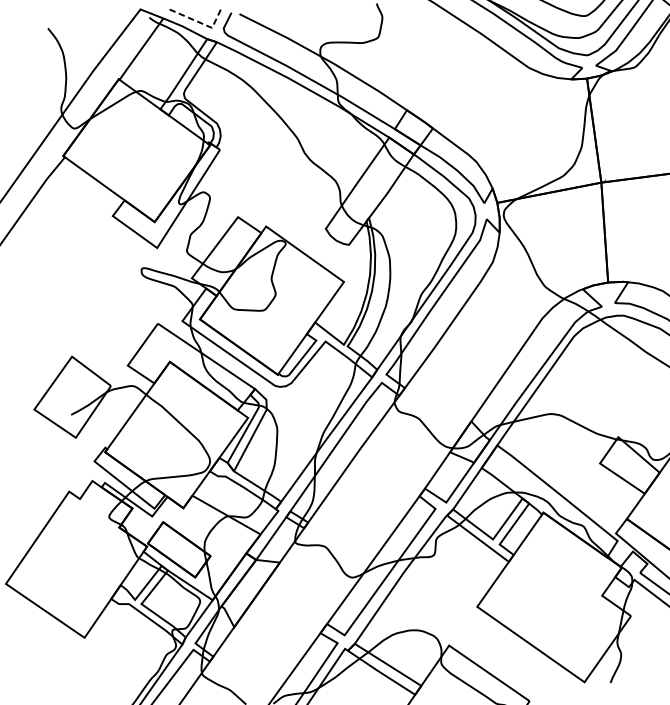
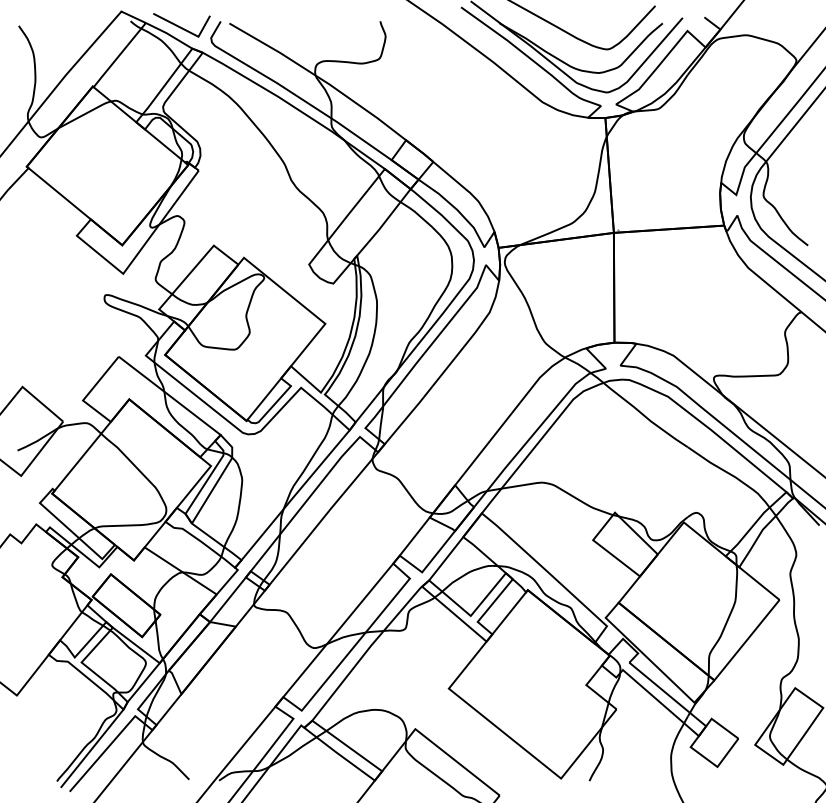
line: (200, 22) -> (186, 30), dashed -> solid

